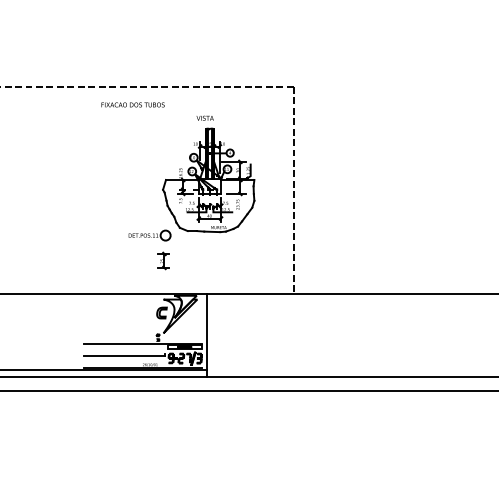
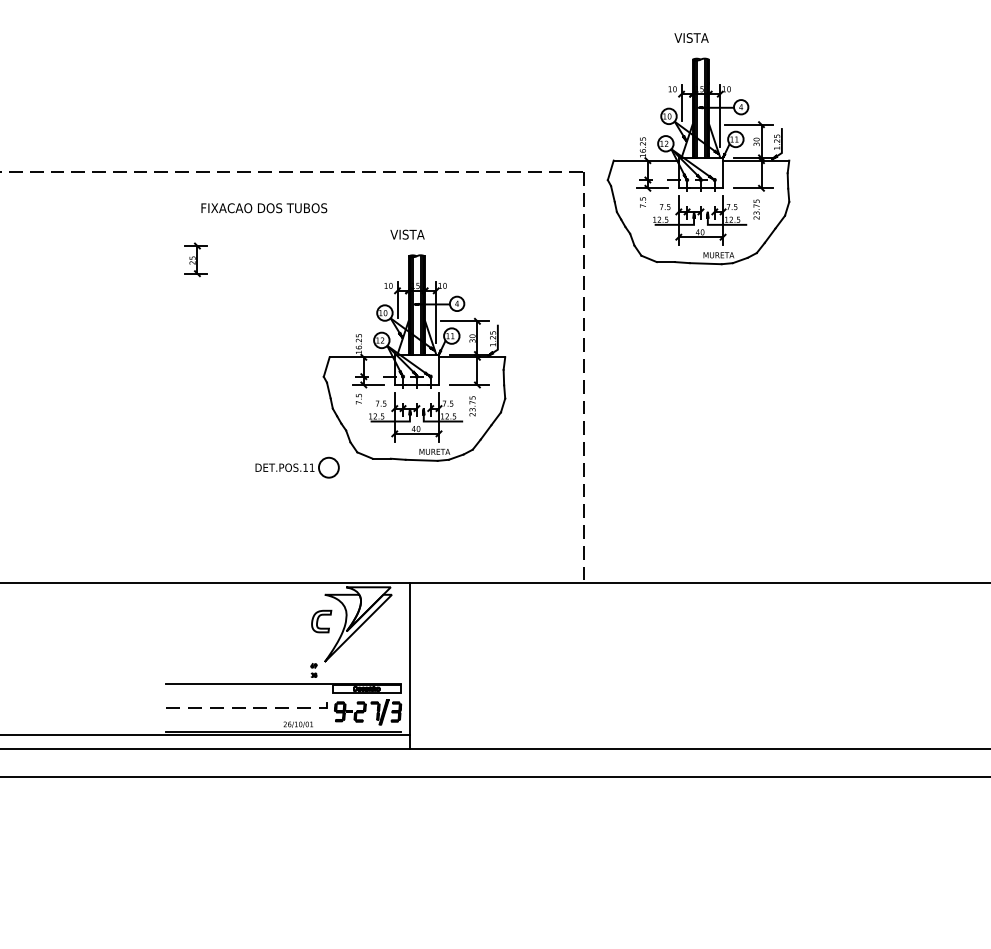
part: (351, 75) -> (698, 149), added
part: (163, 260) -> (195, 258), moved
line: (124, 356) -> (247, 707), solid -> dashed

